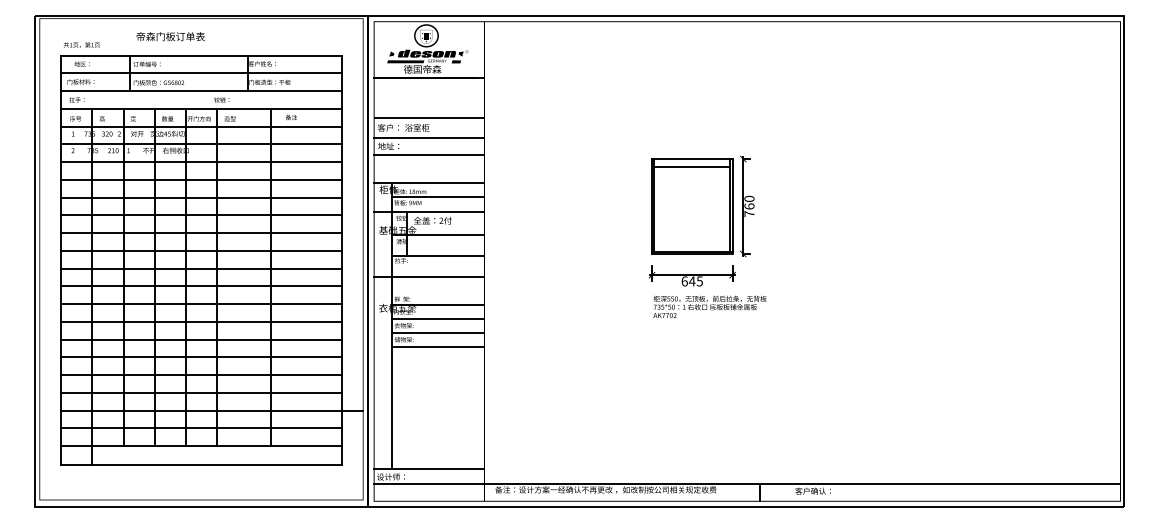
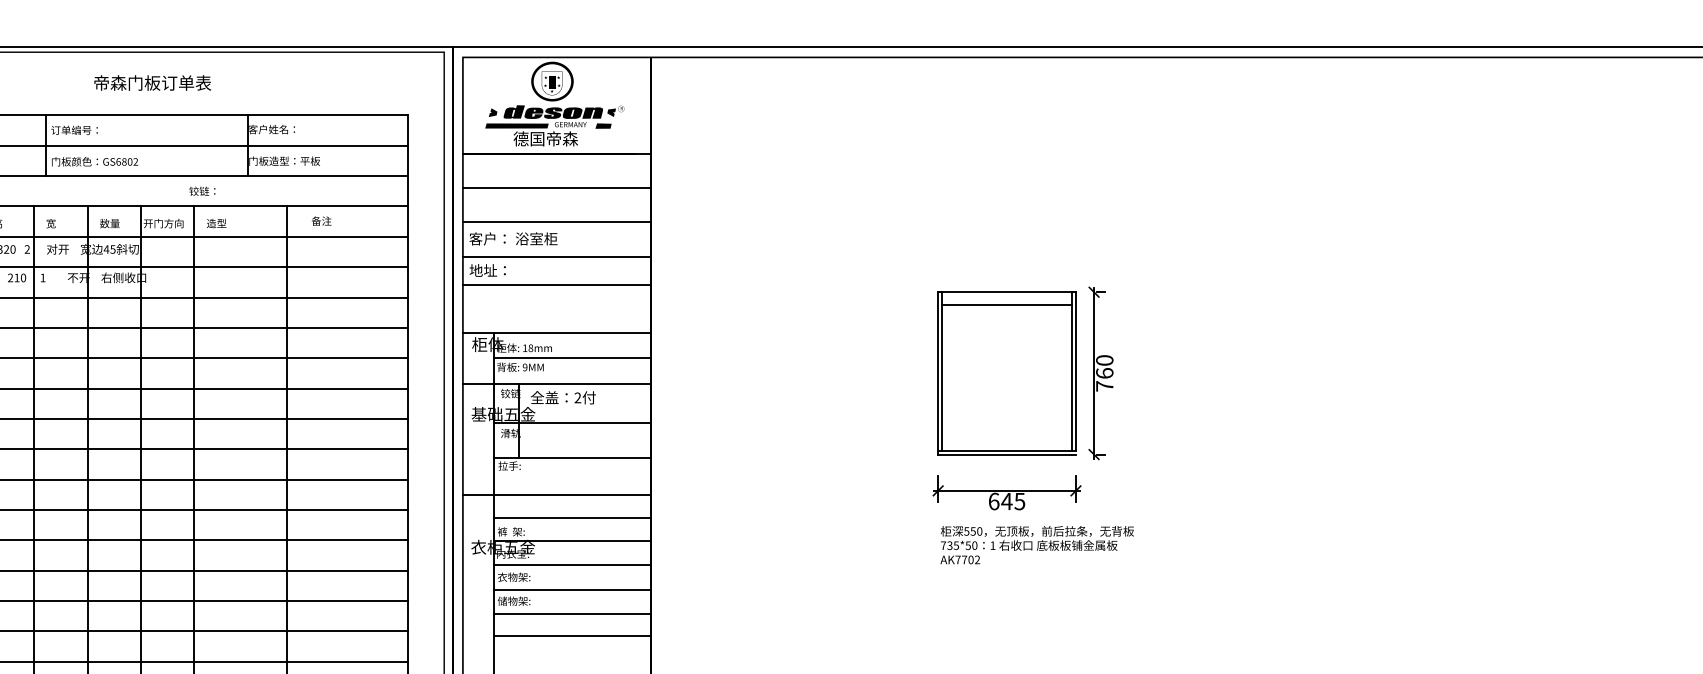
text: (170, 36) -> (152, 82), moved
line: (429, 98) -> (557, 188), added
line: (438, 291) -> (572, 518), added
line: (438, 360) -> (572, 636), added

